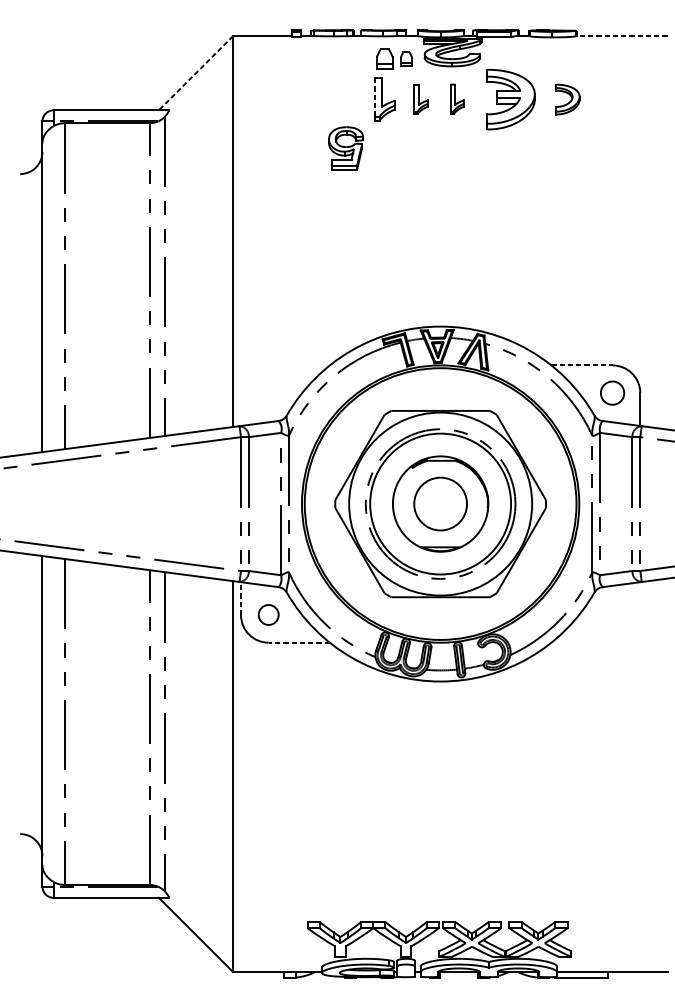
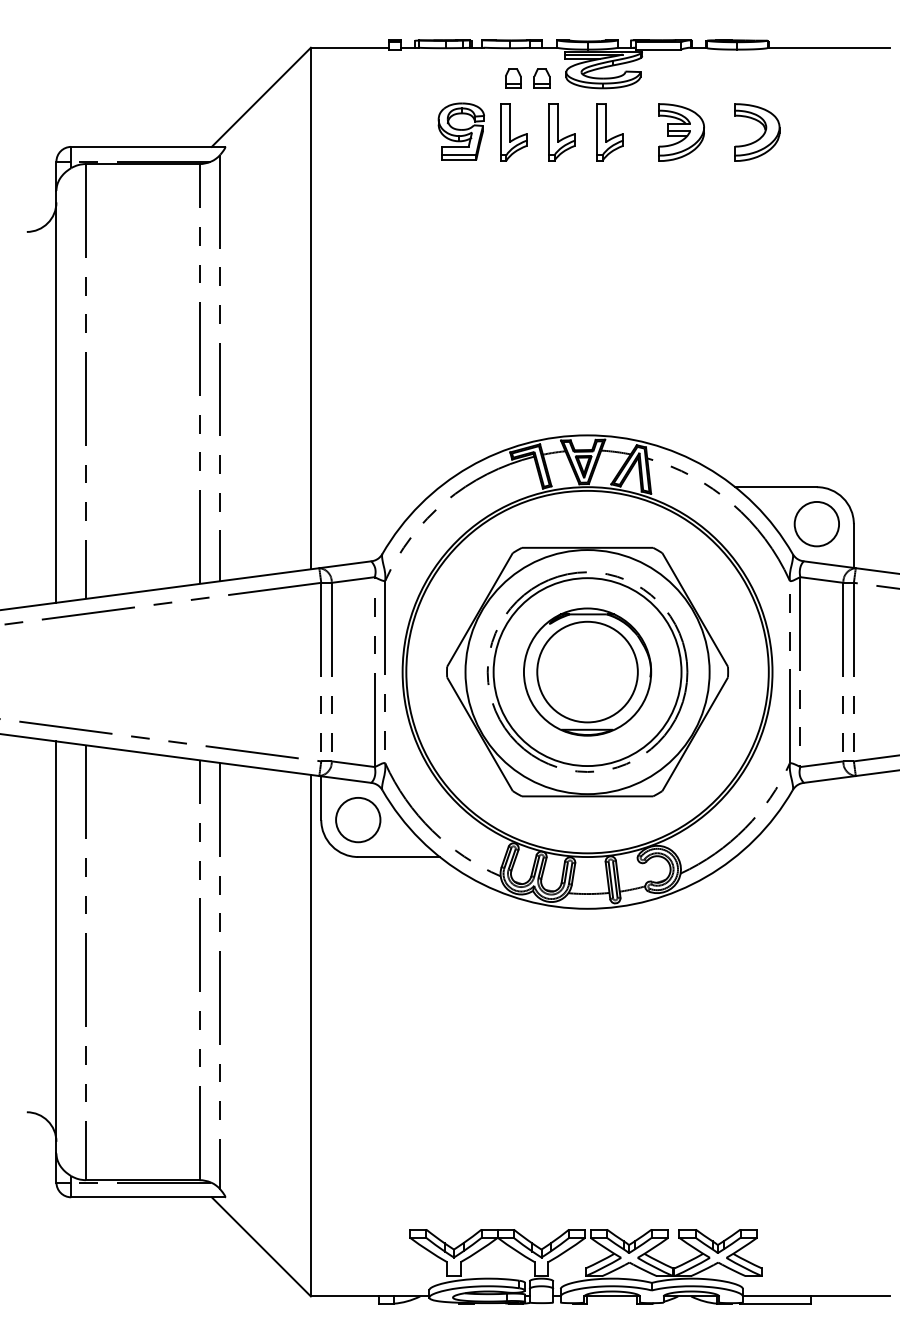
line: (621, 35) -> (828, 47), dashed -> solid
part: (385, 59) -> (513, 78), size x0.71
line: (196, 73) -> (261, 97), dashed -> solid
line: (375, 97) -> (500, 129), dashed -> solid
part: (421, 99) -> (561, 132), size x1.43
part: (457, 99) -> (609, 132), size x1.43
part: (511, 99) -> (681, 132), size x0.71
part: (568, 99) -> (757, 132), size x1.43
part: (345, 148) -> (460, 131), moved
line: (582, 365) -> (776, 487), dashed -> solid
circle: (612, 392) -> (816, 523), size x1.43
circle: (440, 503) -> (587, 671), size x1.43
line: (241, 598) -> (321, 798), dashed -> solid
circle: (268, 614) -> (358, 819), size x1.67
line: (299, 643) -> (399, 857), dashed -> solid

